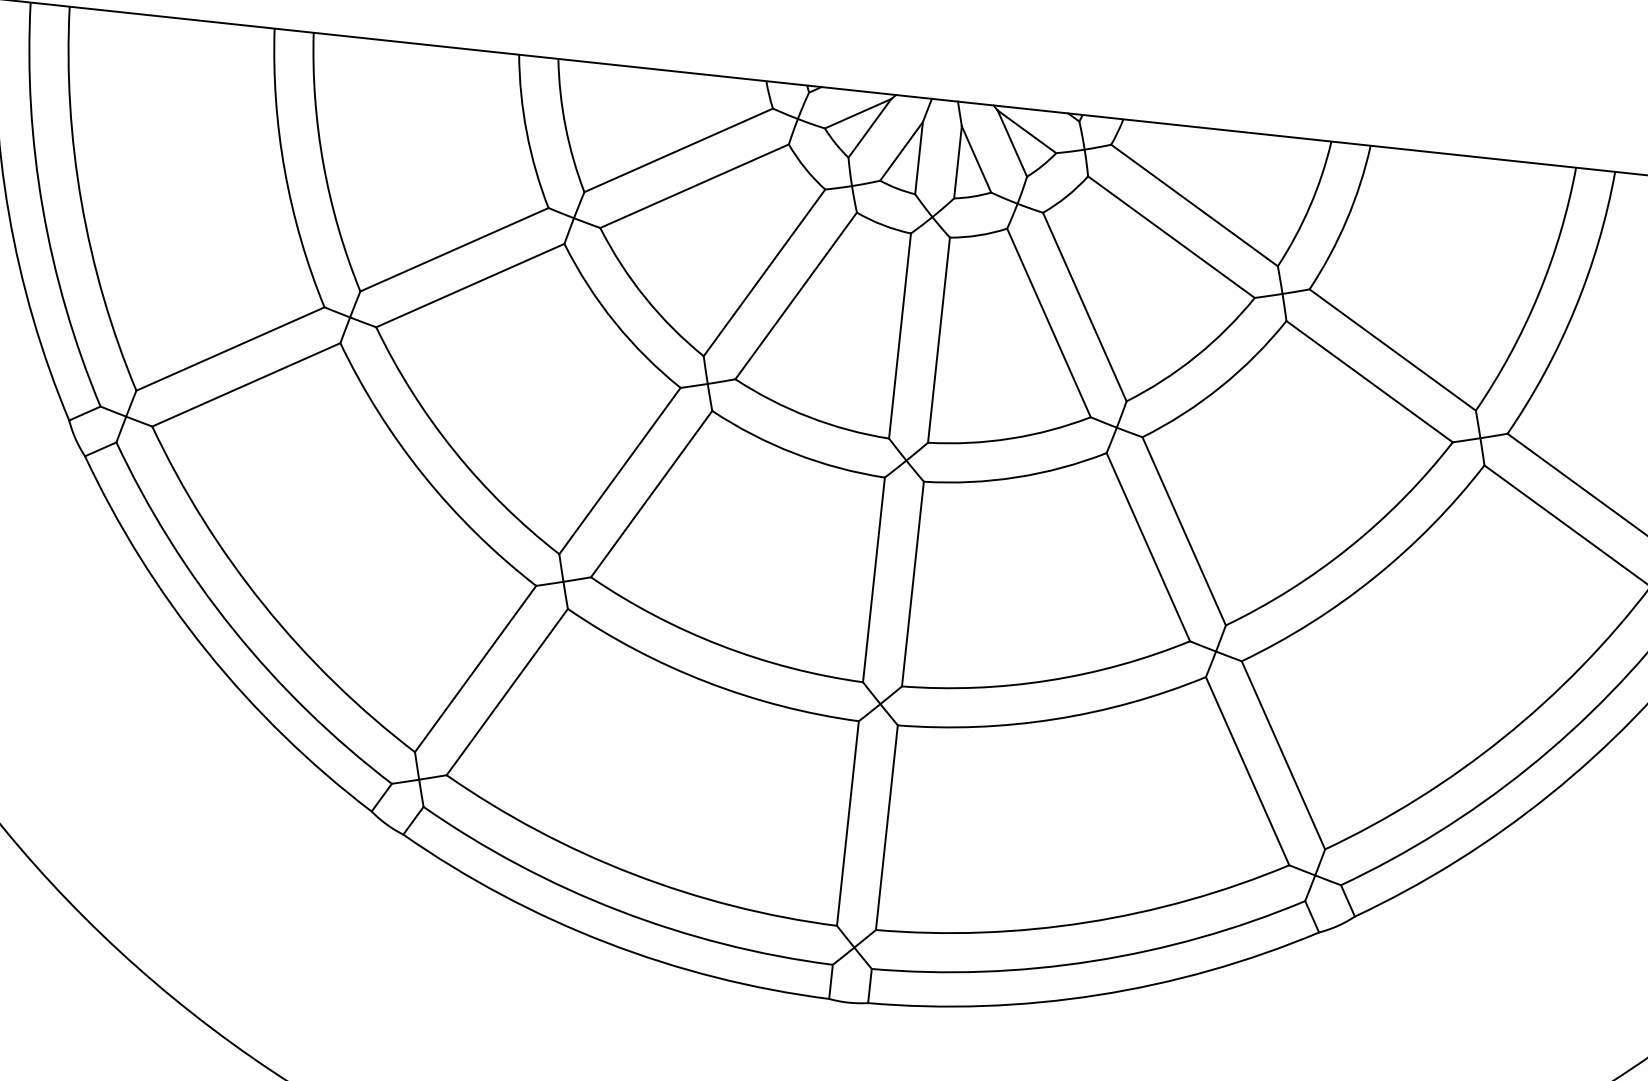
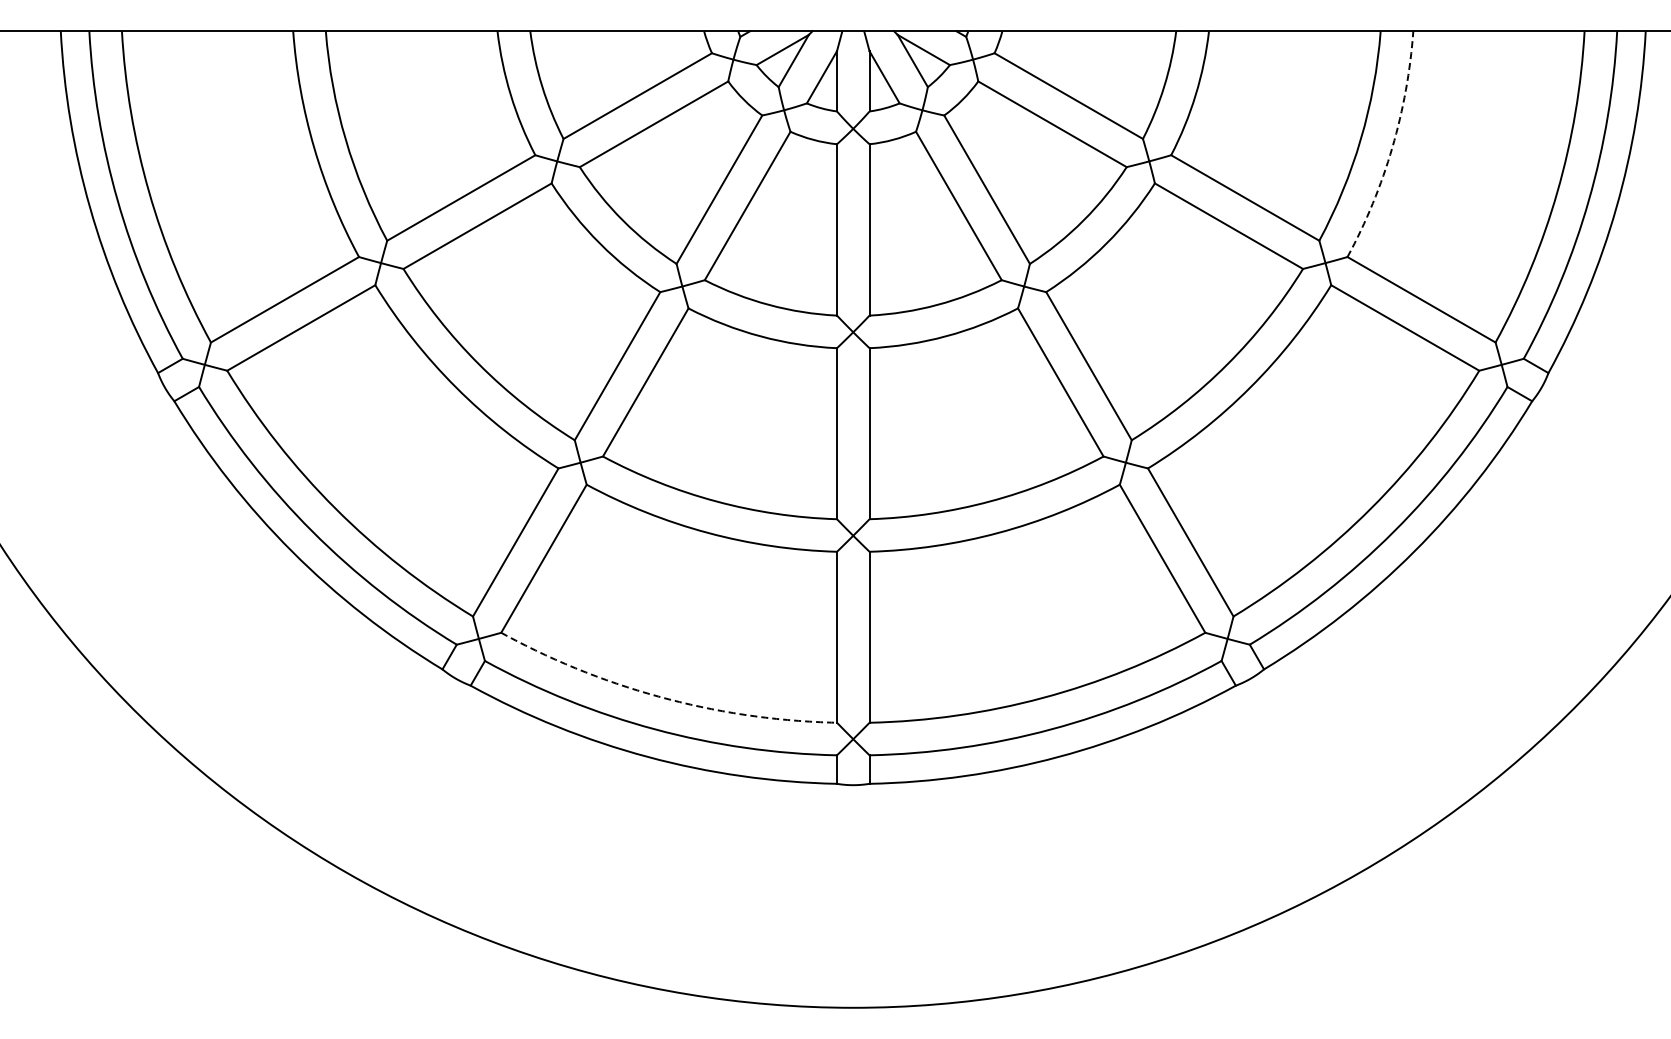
arc: (1575, 308) -> (1392, 147), solid -> dashed
arc: (632, 873) -> (663, 697), solid -> dashed

